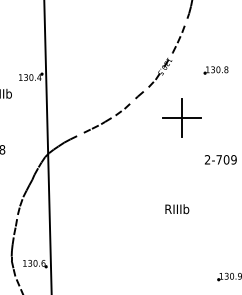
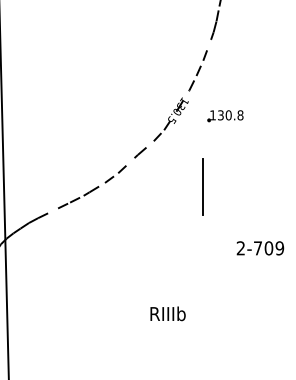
part: (215, 70) -> (224, 116), moved
line: (181, 118) -> (202, 187), removed
text: (177, 209) -> (168, 314), moved

